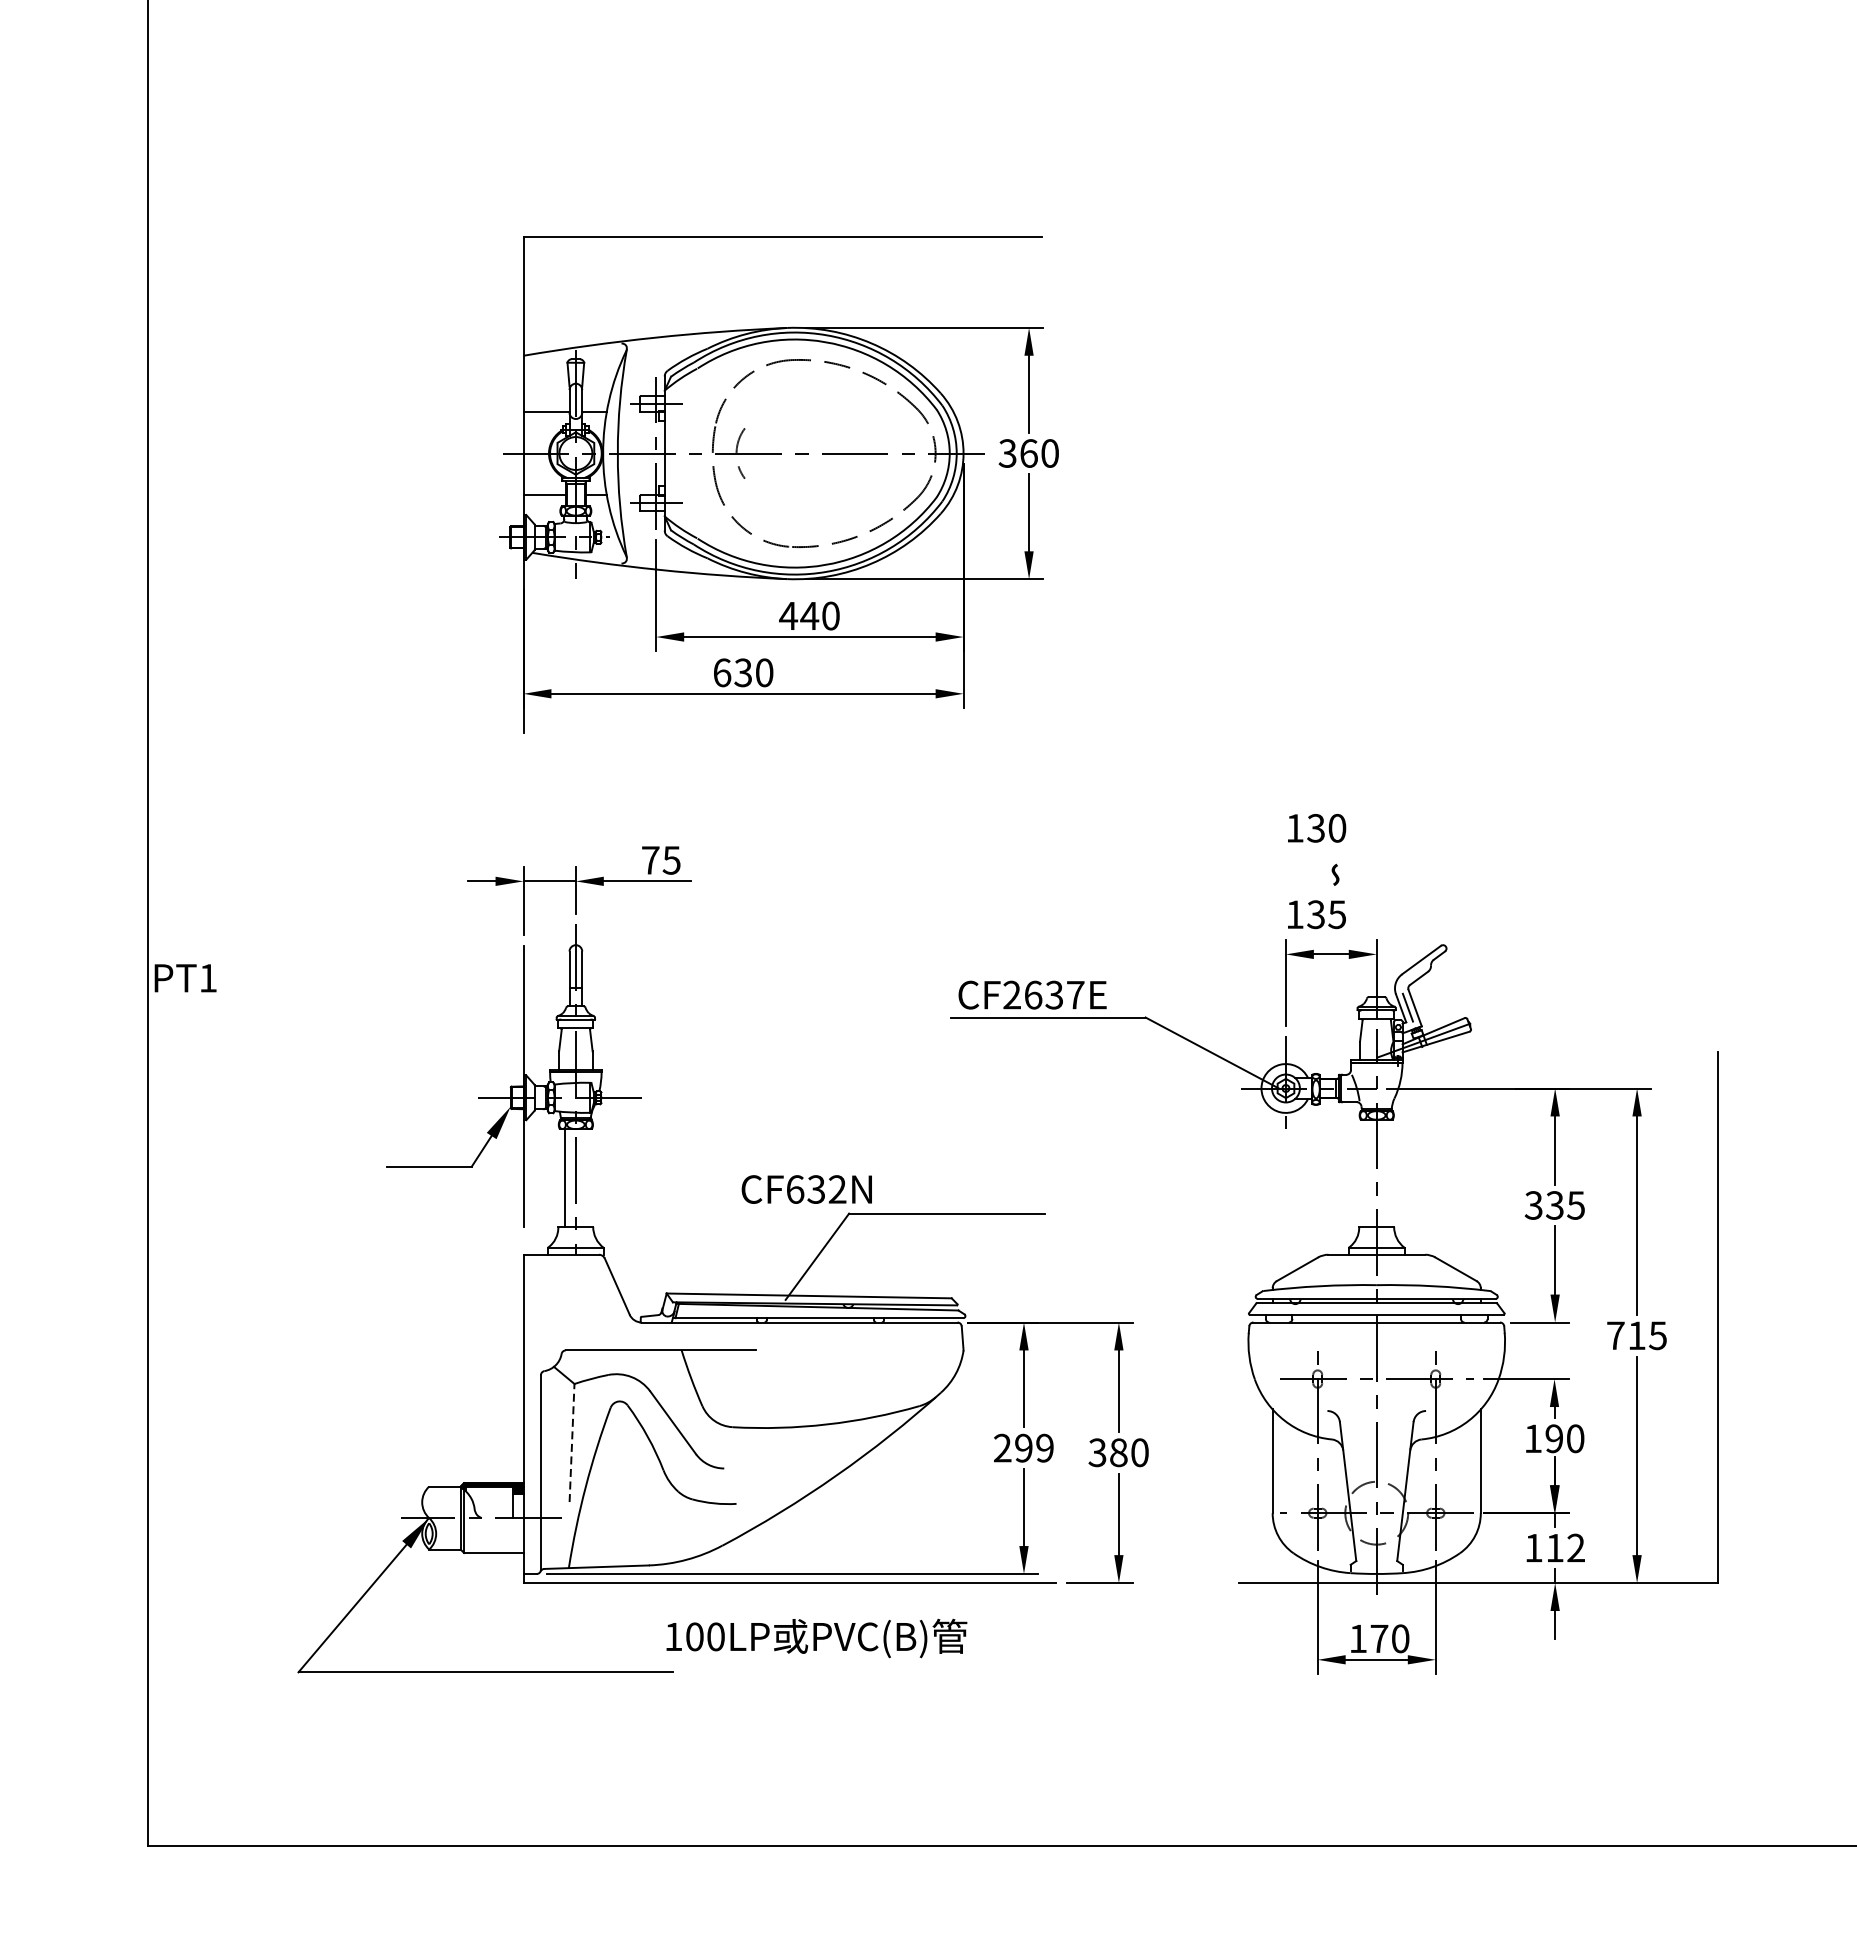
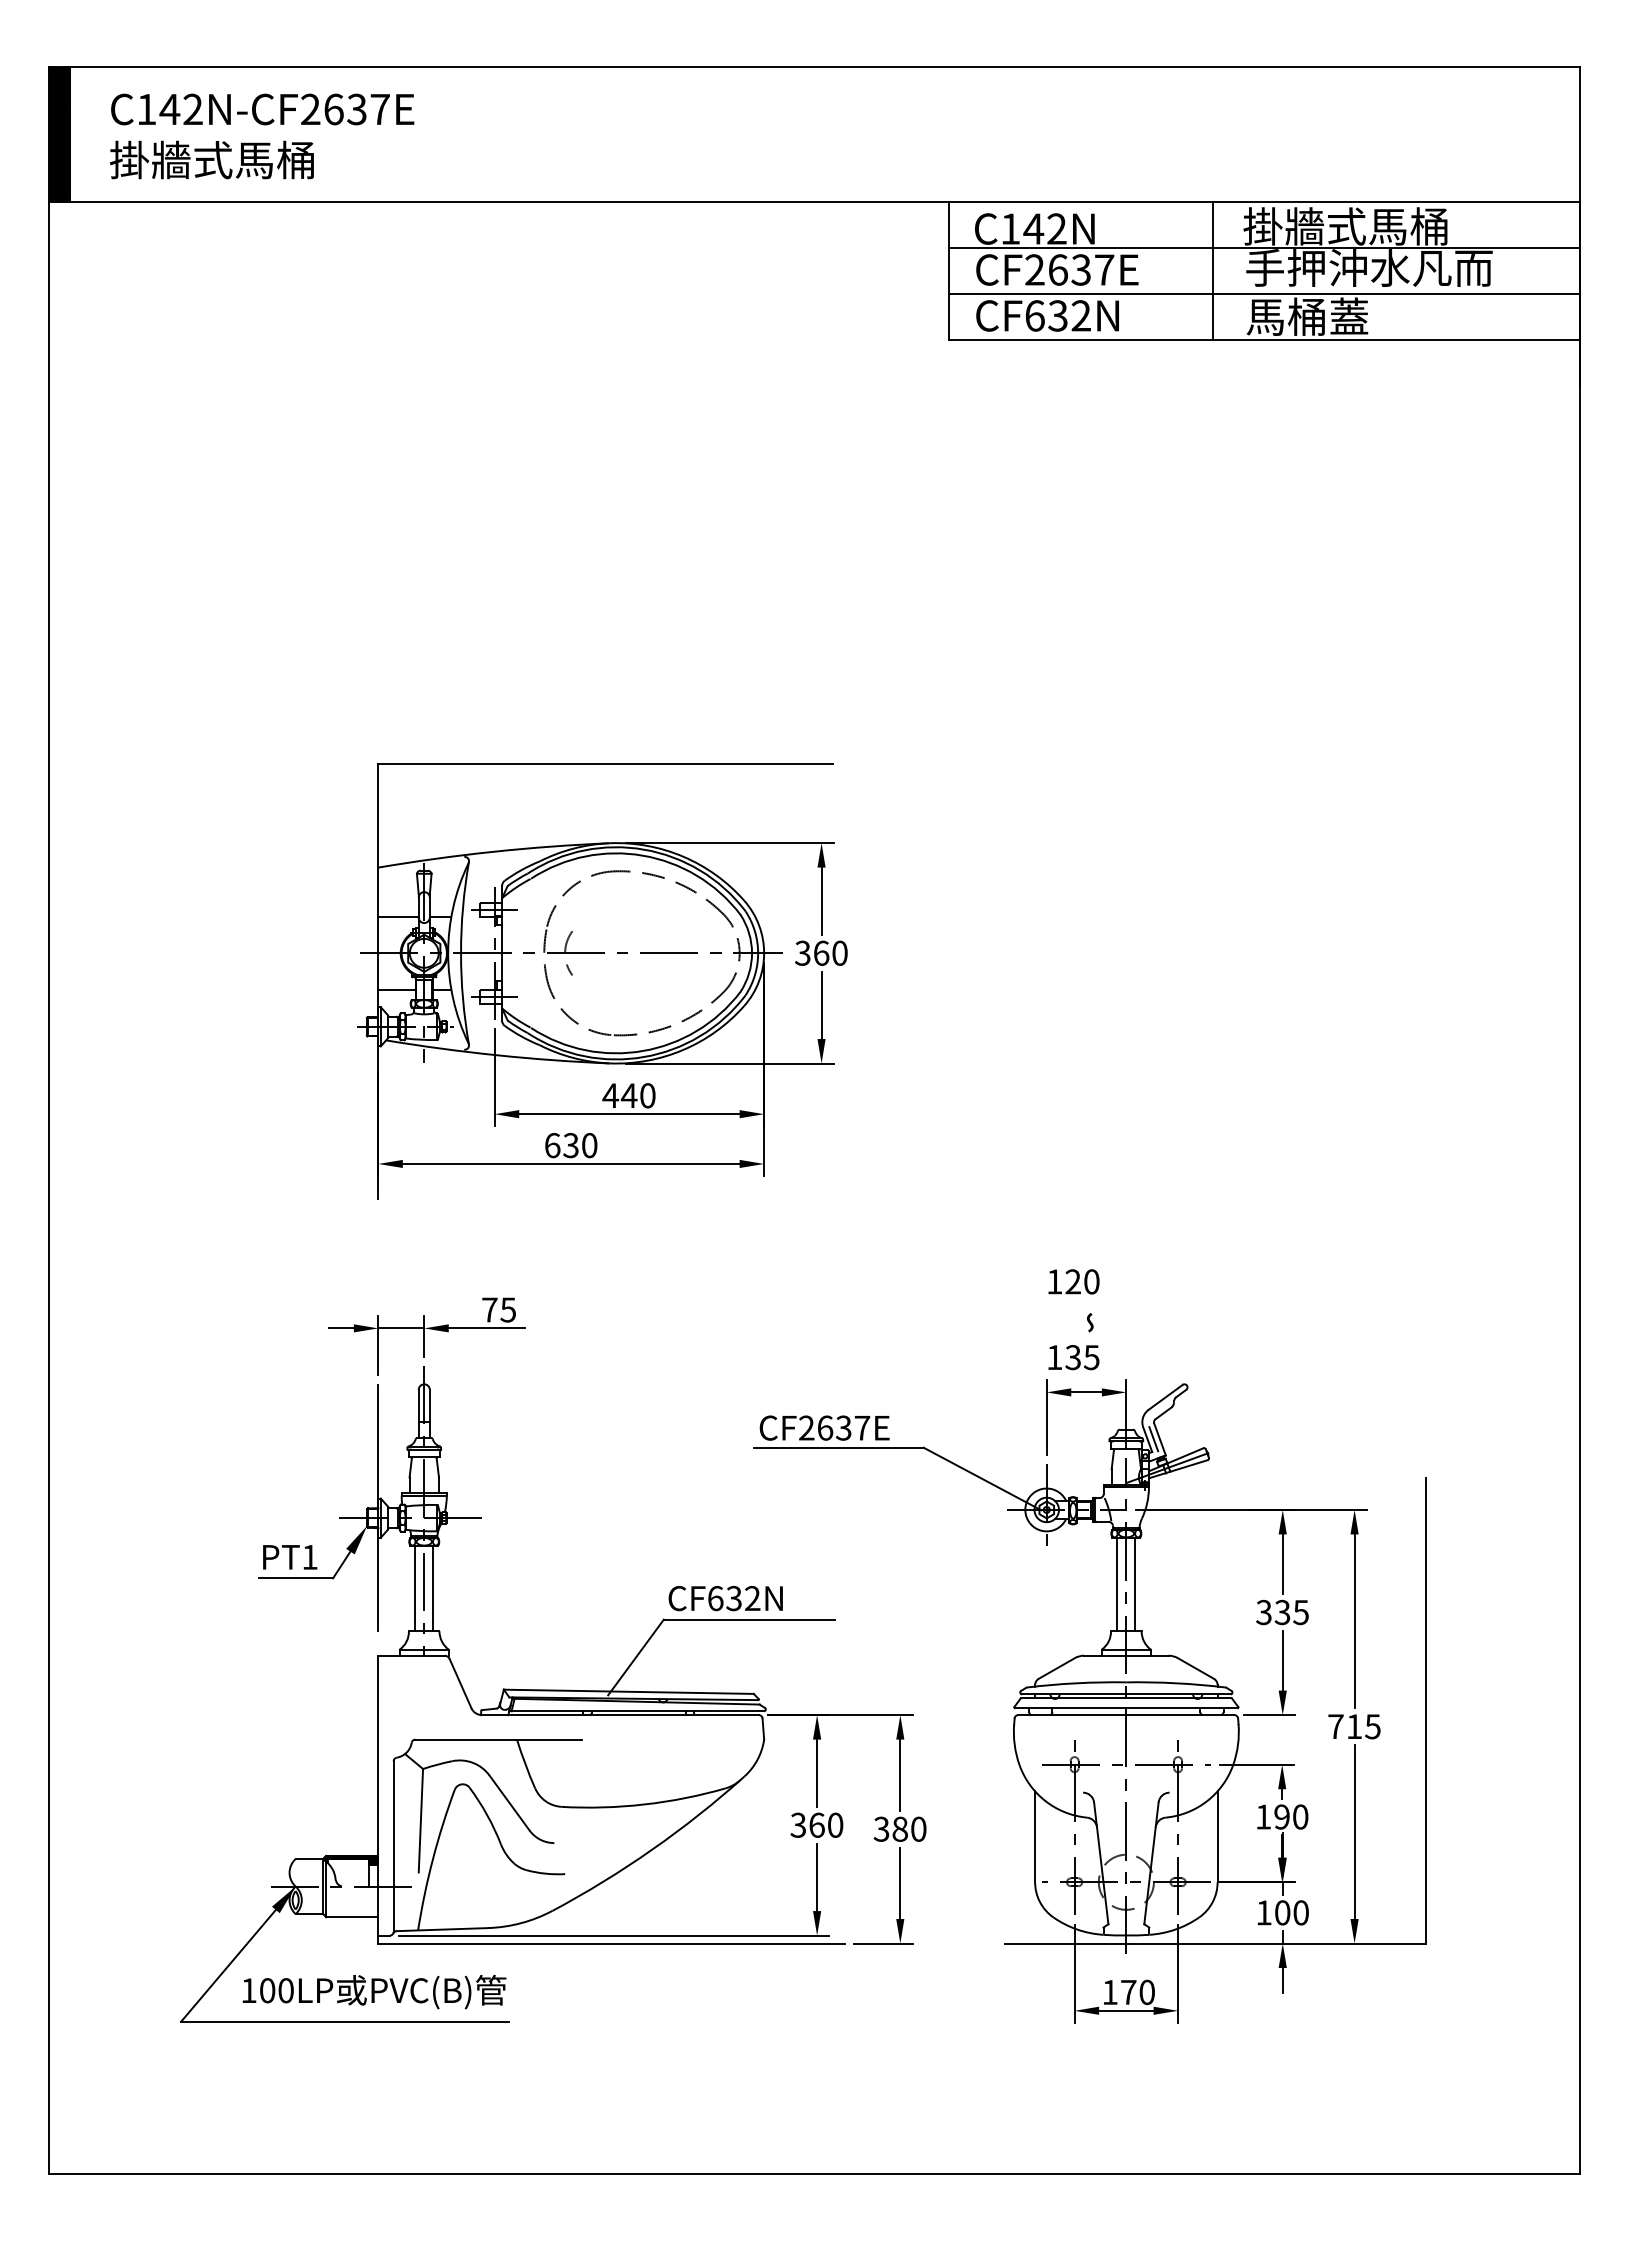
text: (1315, 827) -> (1072, 1281), 130 -> 120
text: (186, 978) -> (290, 1557), moved
line: (1365, 1173) -> (1116, 1584), added
line: (1387, 1173) -> (1135, 1584), added
line: (586, 1178) -> (433, 1588), added
text: (806, 1189) -> (725, 1598), moved
line: (571, 1442) -> (420, 1820), dashed -> solid
text: (1023, 1447) -> (816, 1824), 299 -> 360
text: (1565, 1547) -> (1291, 1912), 112 -> 100
text: (816, 1638) -> (374, 1992), moved

